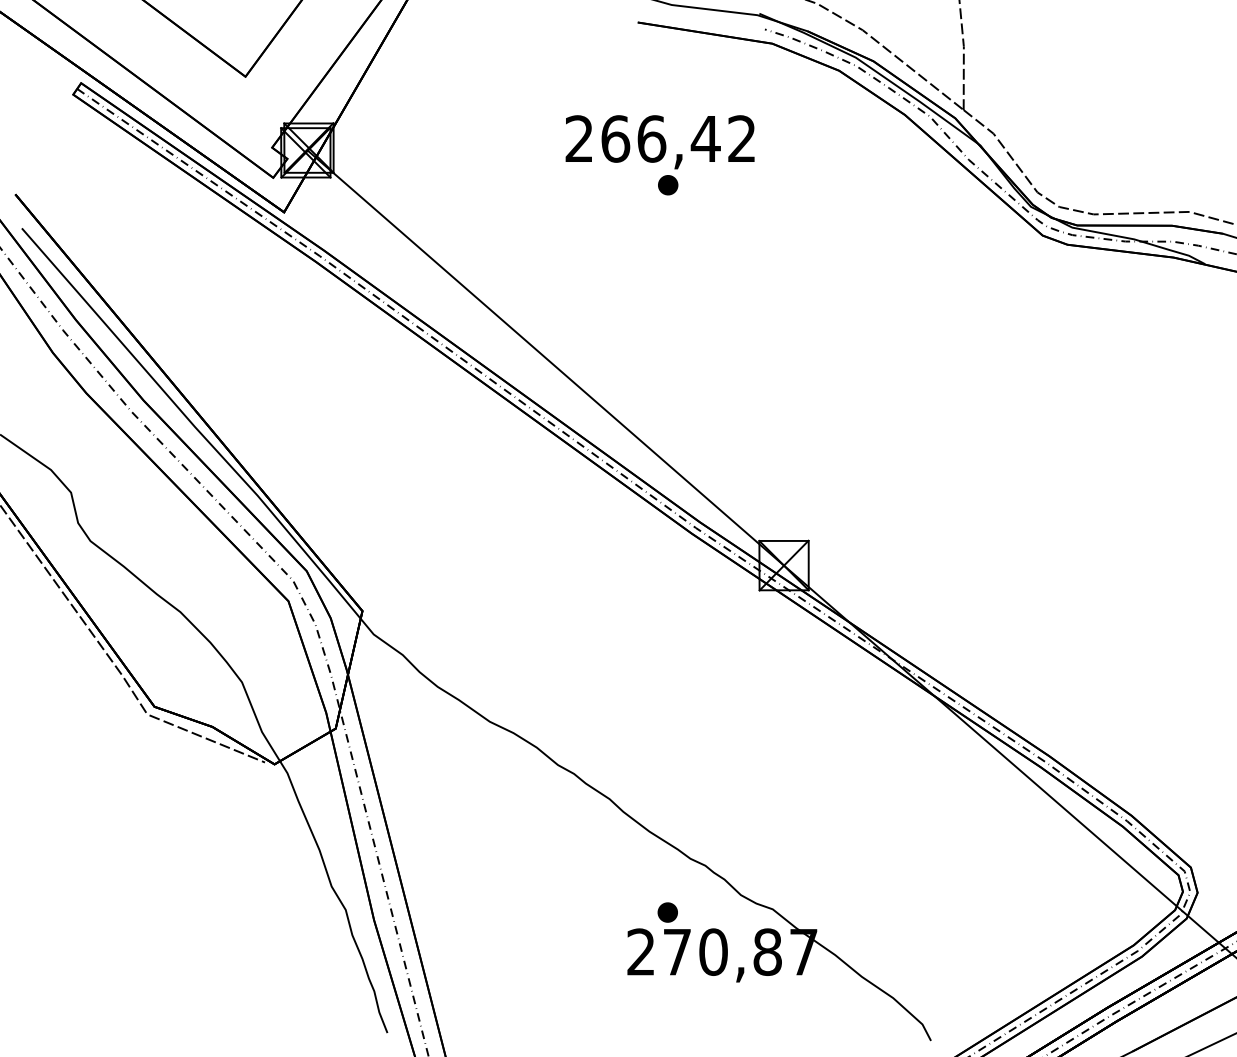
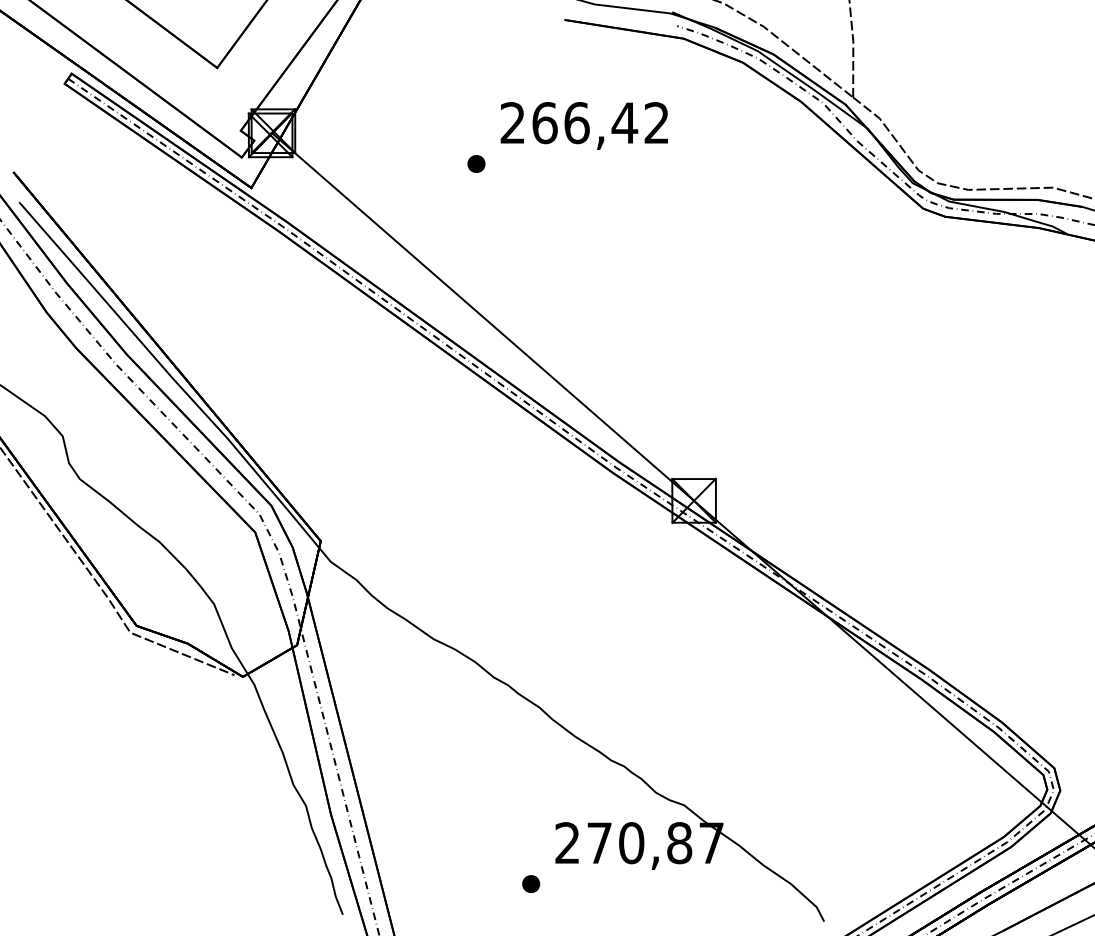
part: (668, 184) -> (476, 163), moved
part: (668, 911) -> (531, 883), moved

